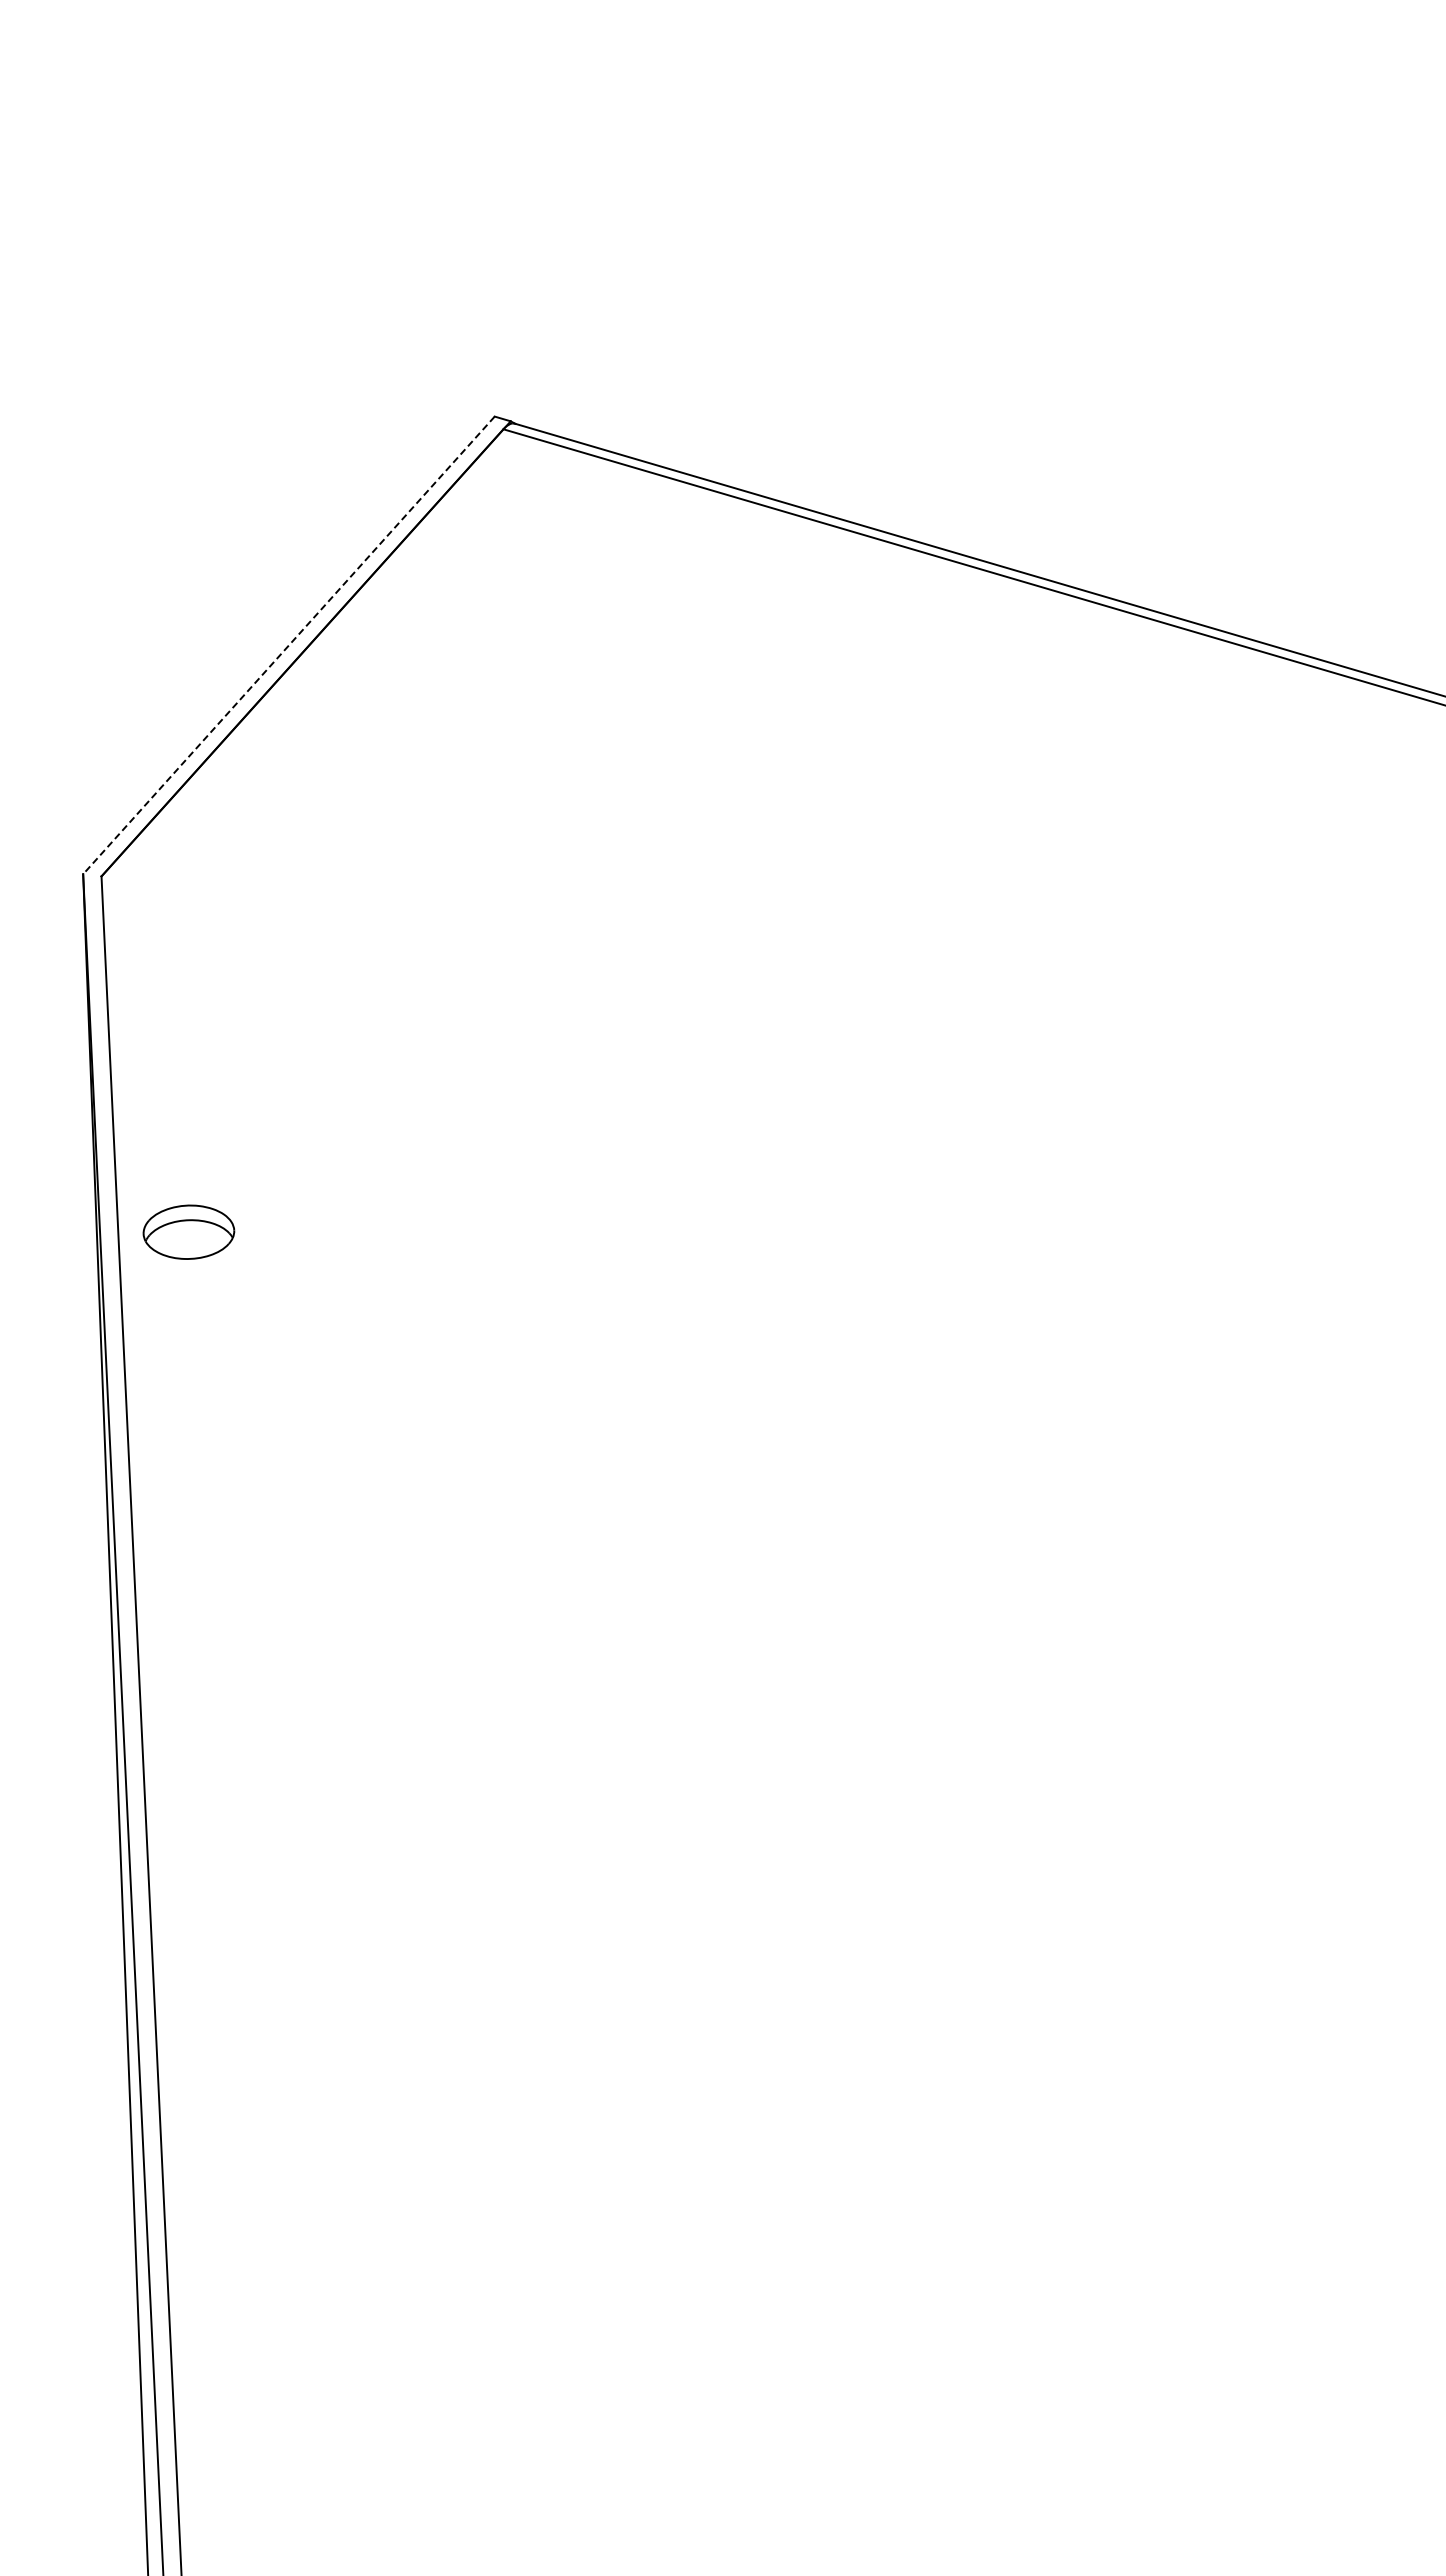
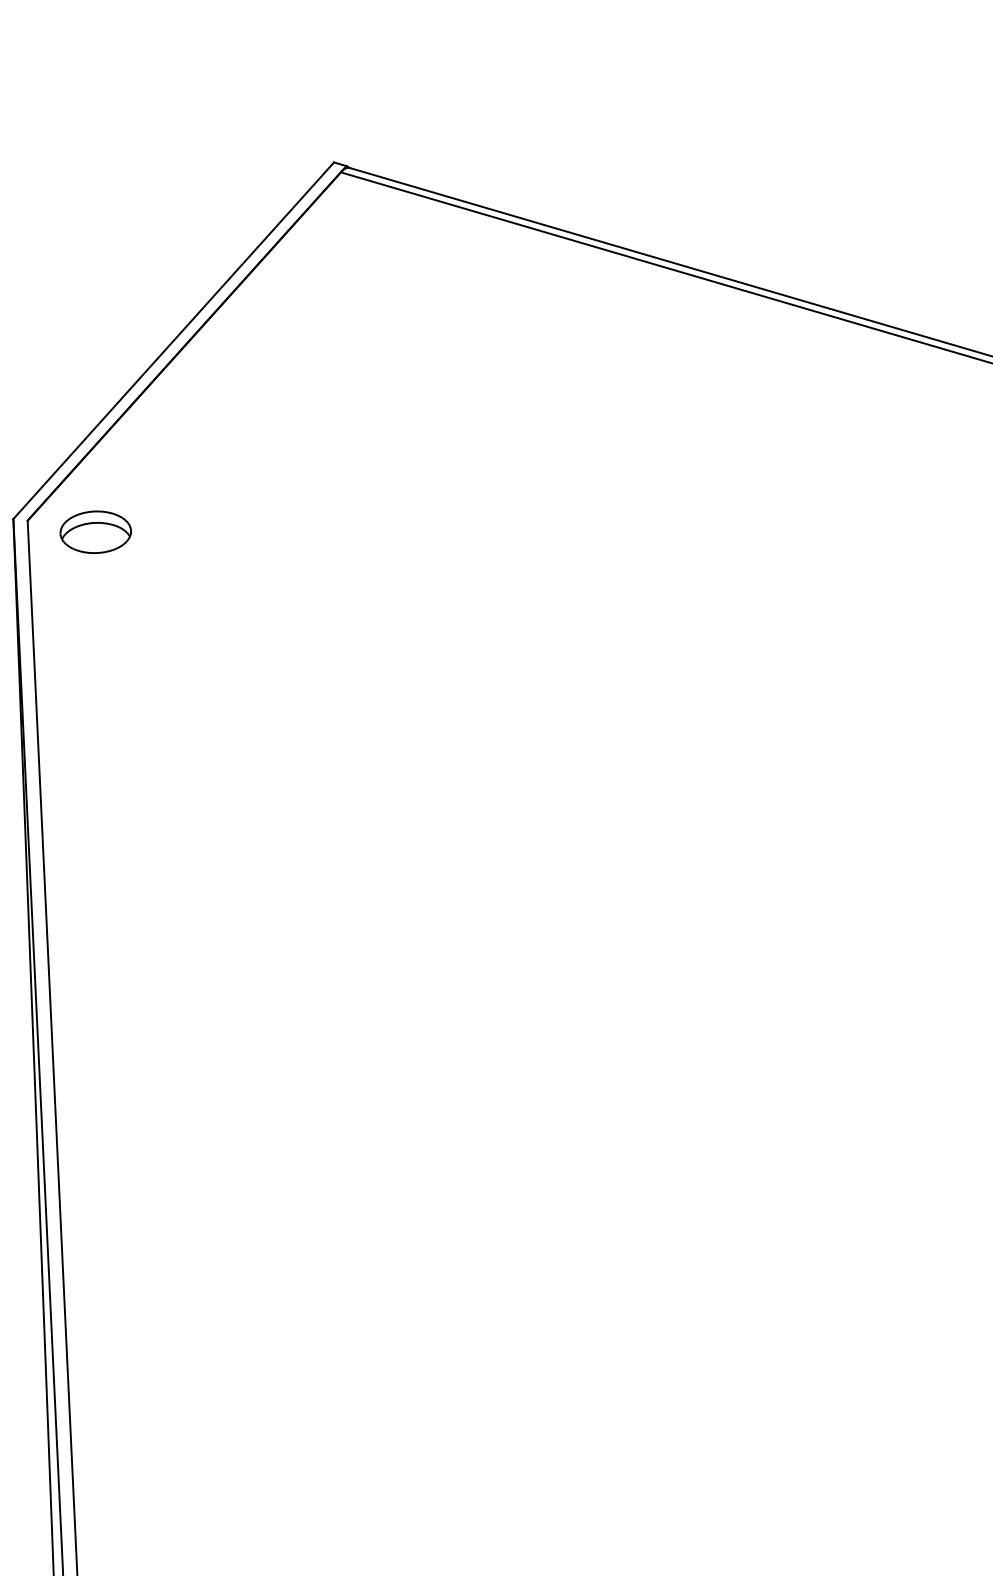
line: (288, 645) -> (173, 340), dashed -> solid
part: (188, 1231) -> (95, 531), moved

